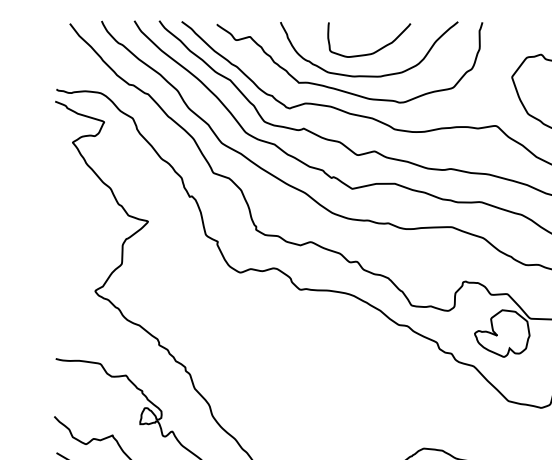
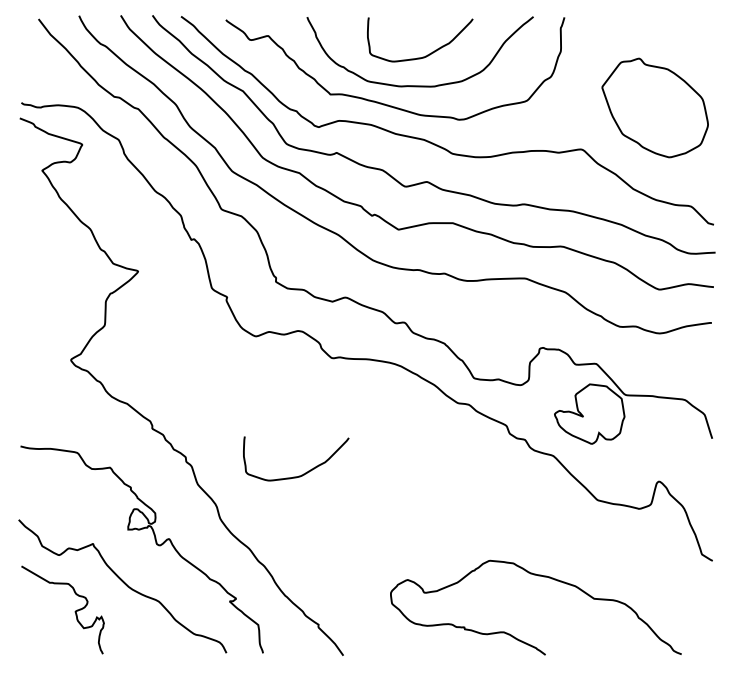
curve: (277, 380) -> (303, 473), added

